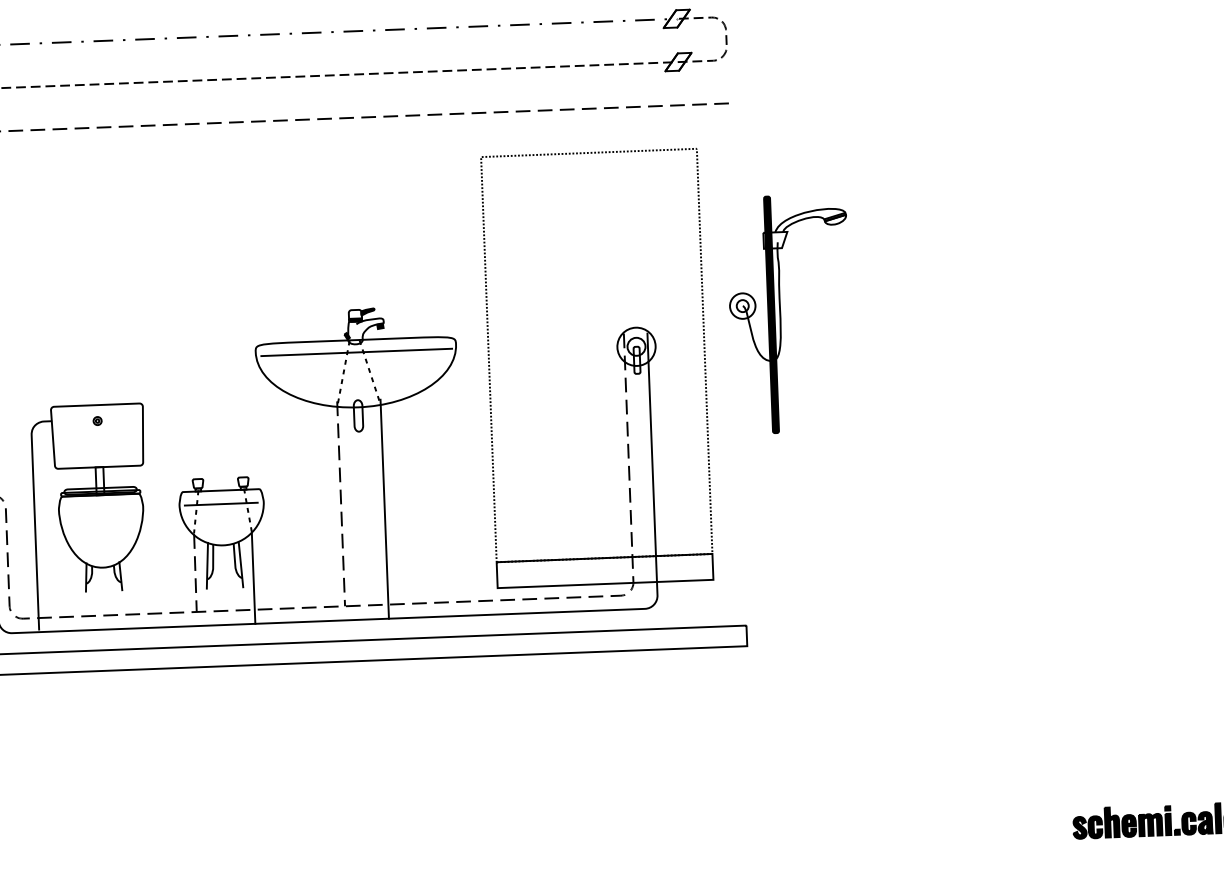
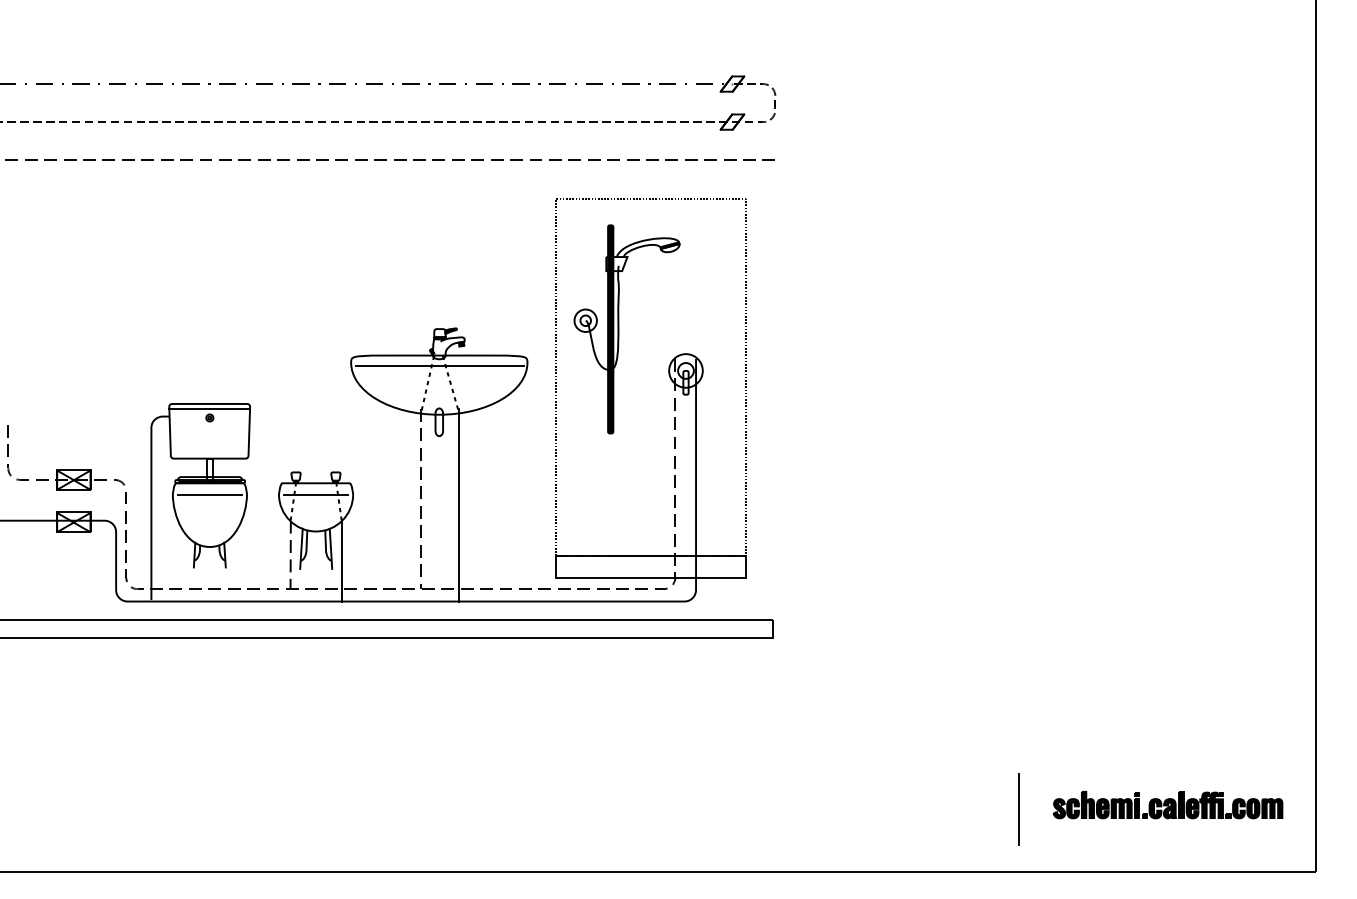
part: (781, 314) -> (619, 329), moved
line: (96, 410) -> (209, 408), added
line: (101, 509) -> (210, 495), added
line: (1033, 830) -> (1018, 809), added

